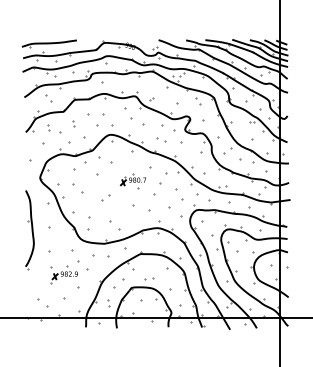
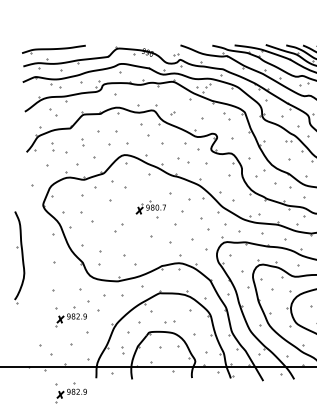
part: (29, 230) -> (19, 257), moved
part: (63, 339) -> (70, 392), added

